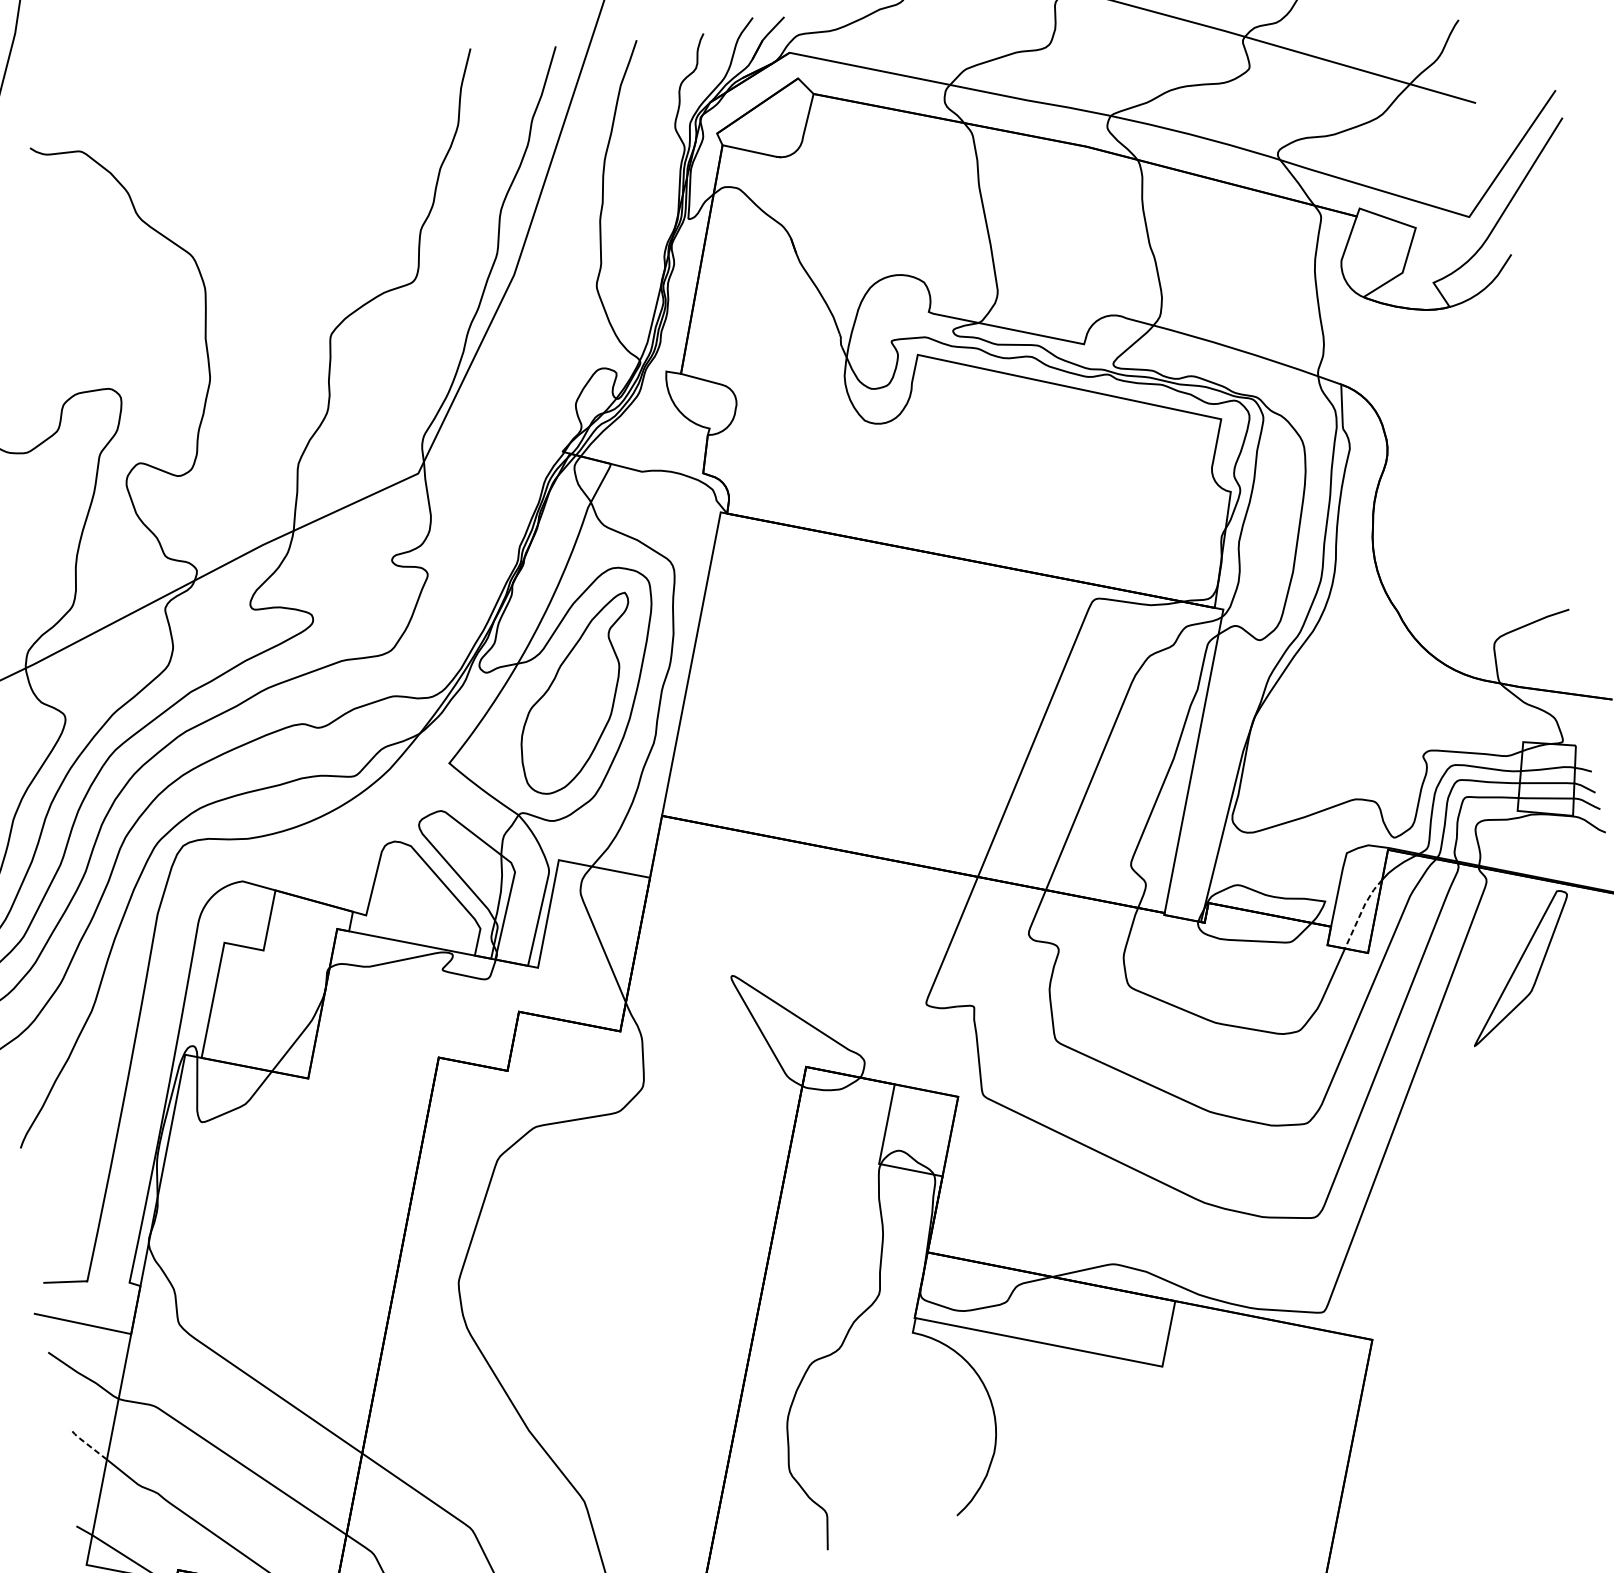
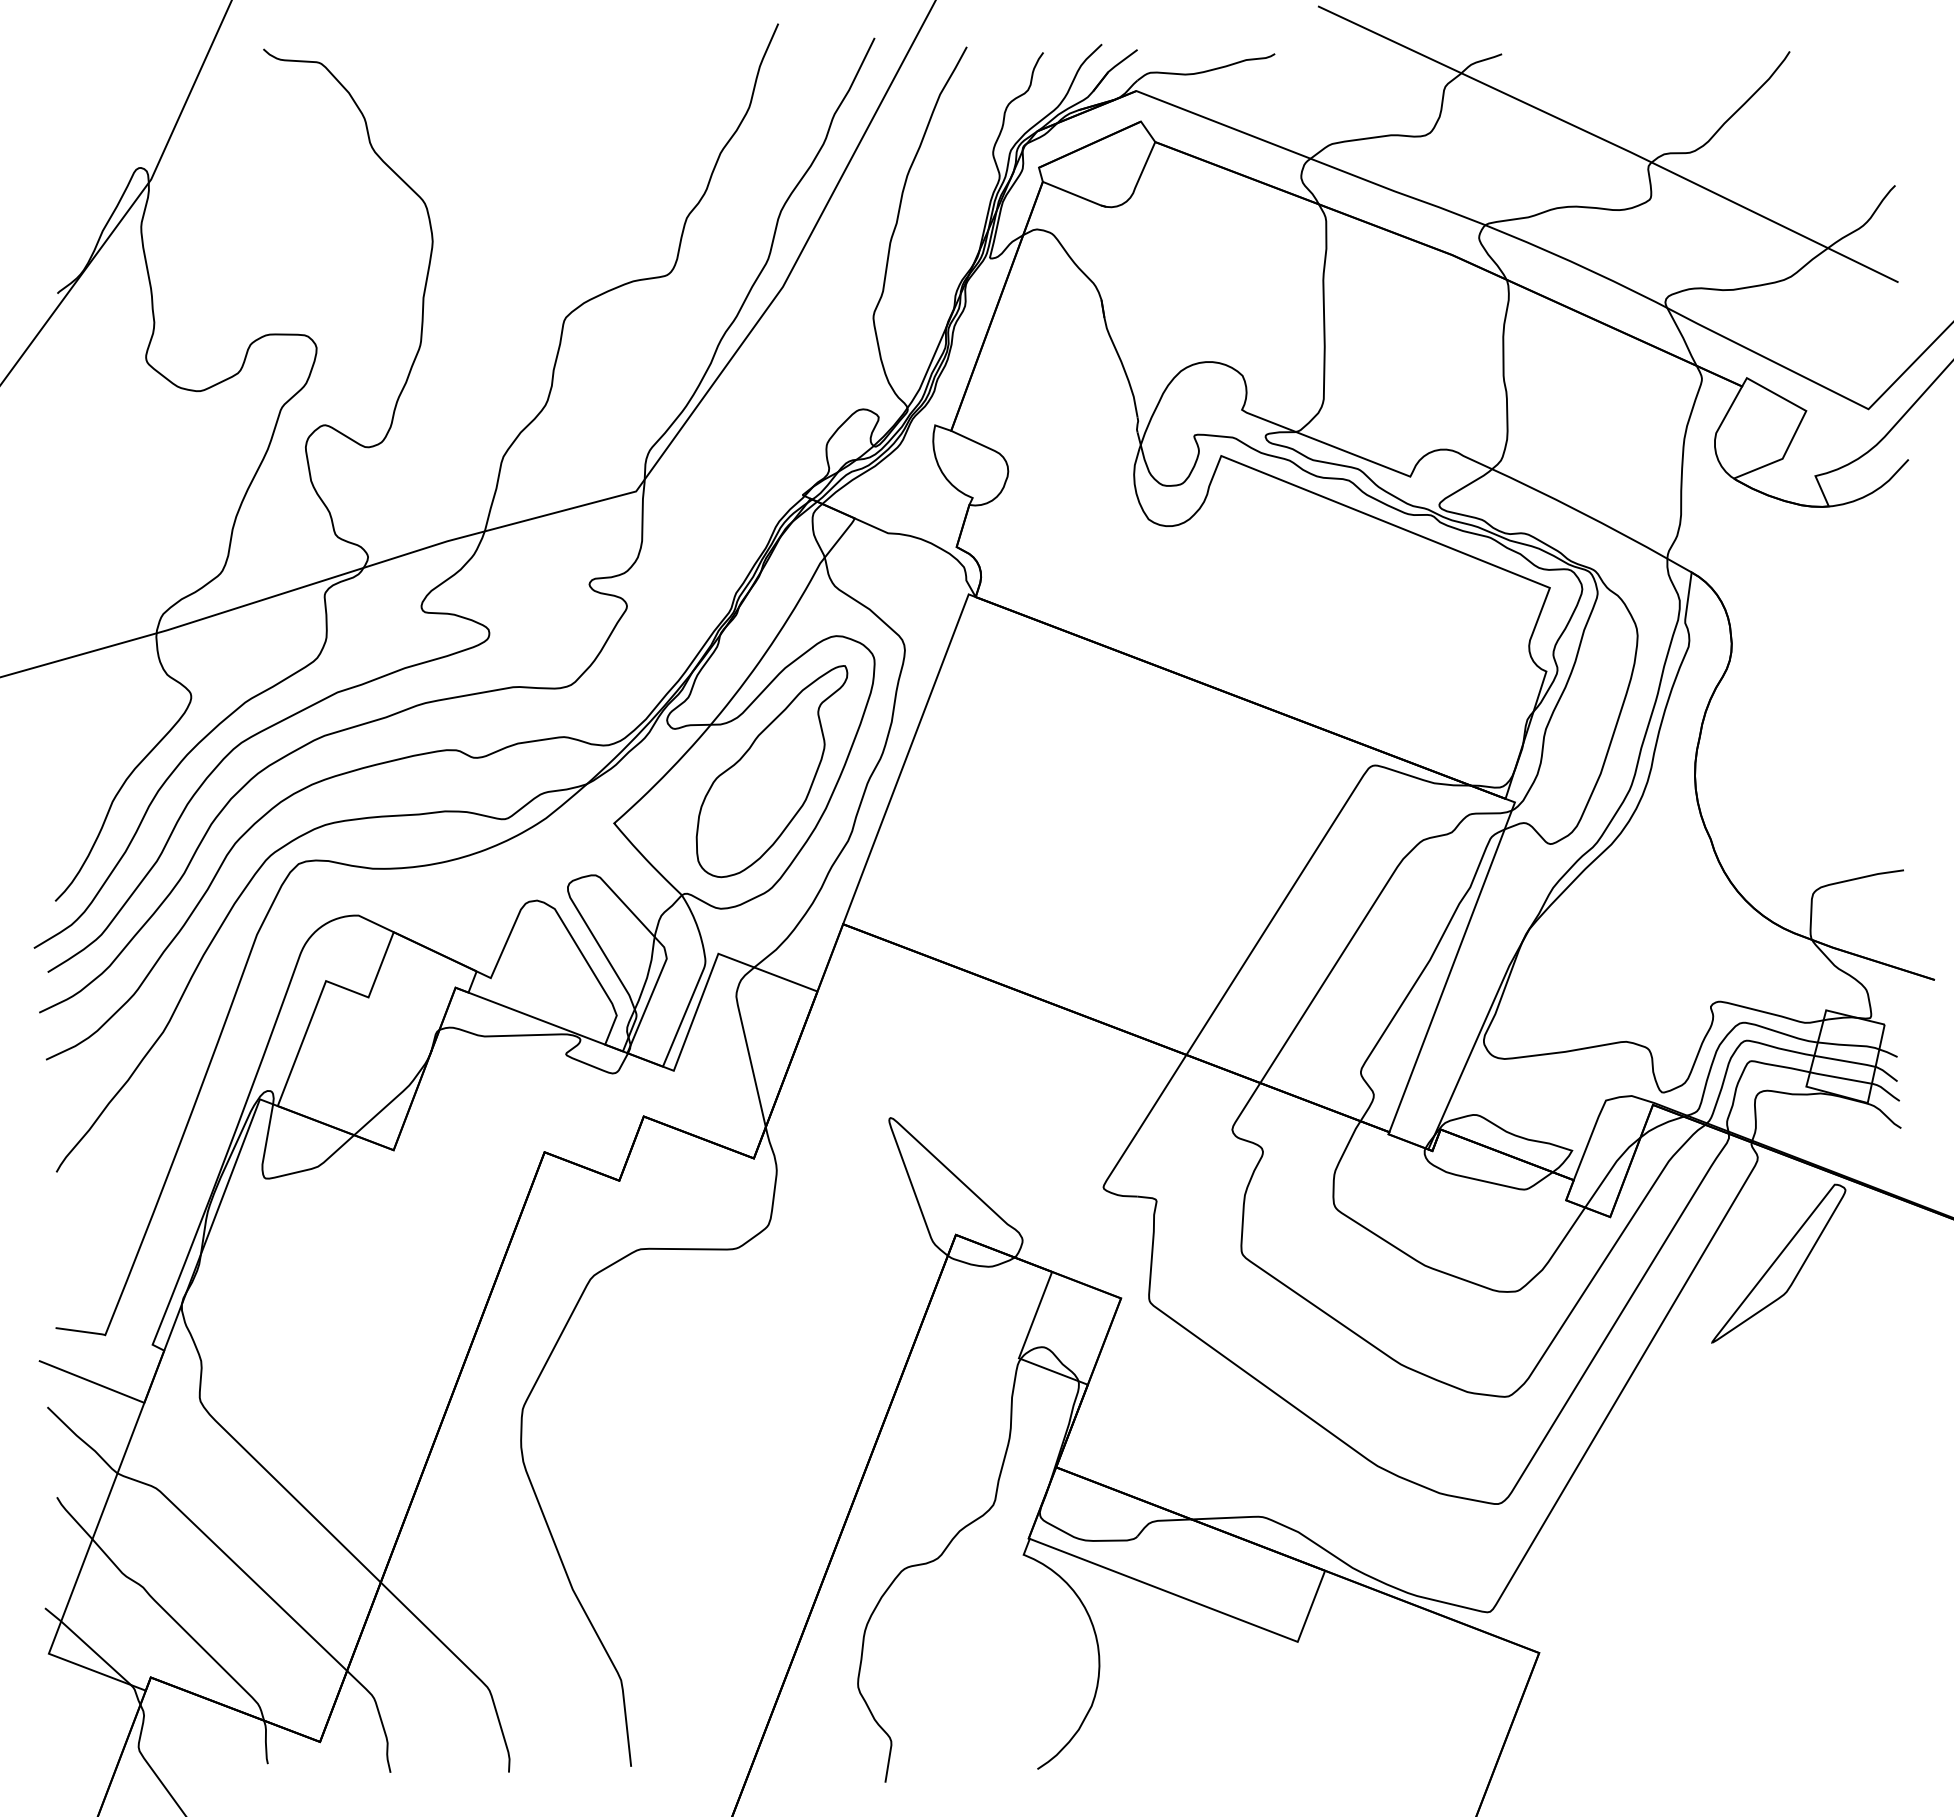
line: (1361, 912) -> (1610, 1170), dashed -> solid
line: (87, 1443) -> (73, 1517), dashed -> solid

